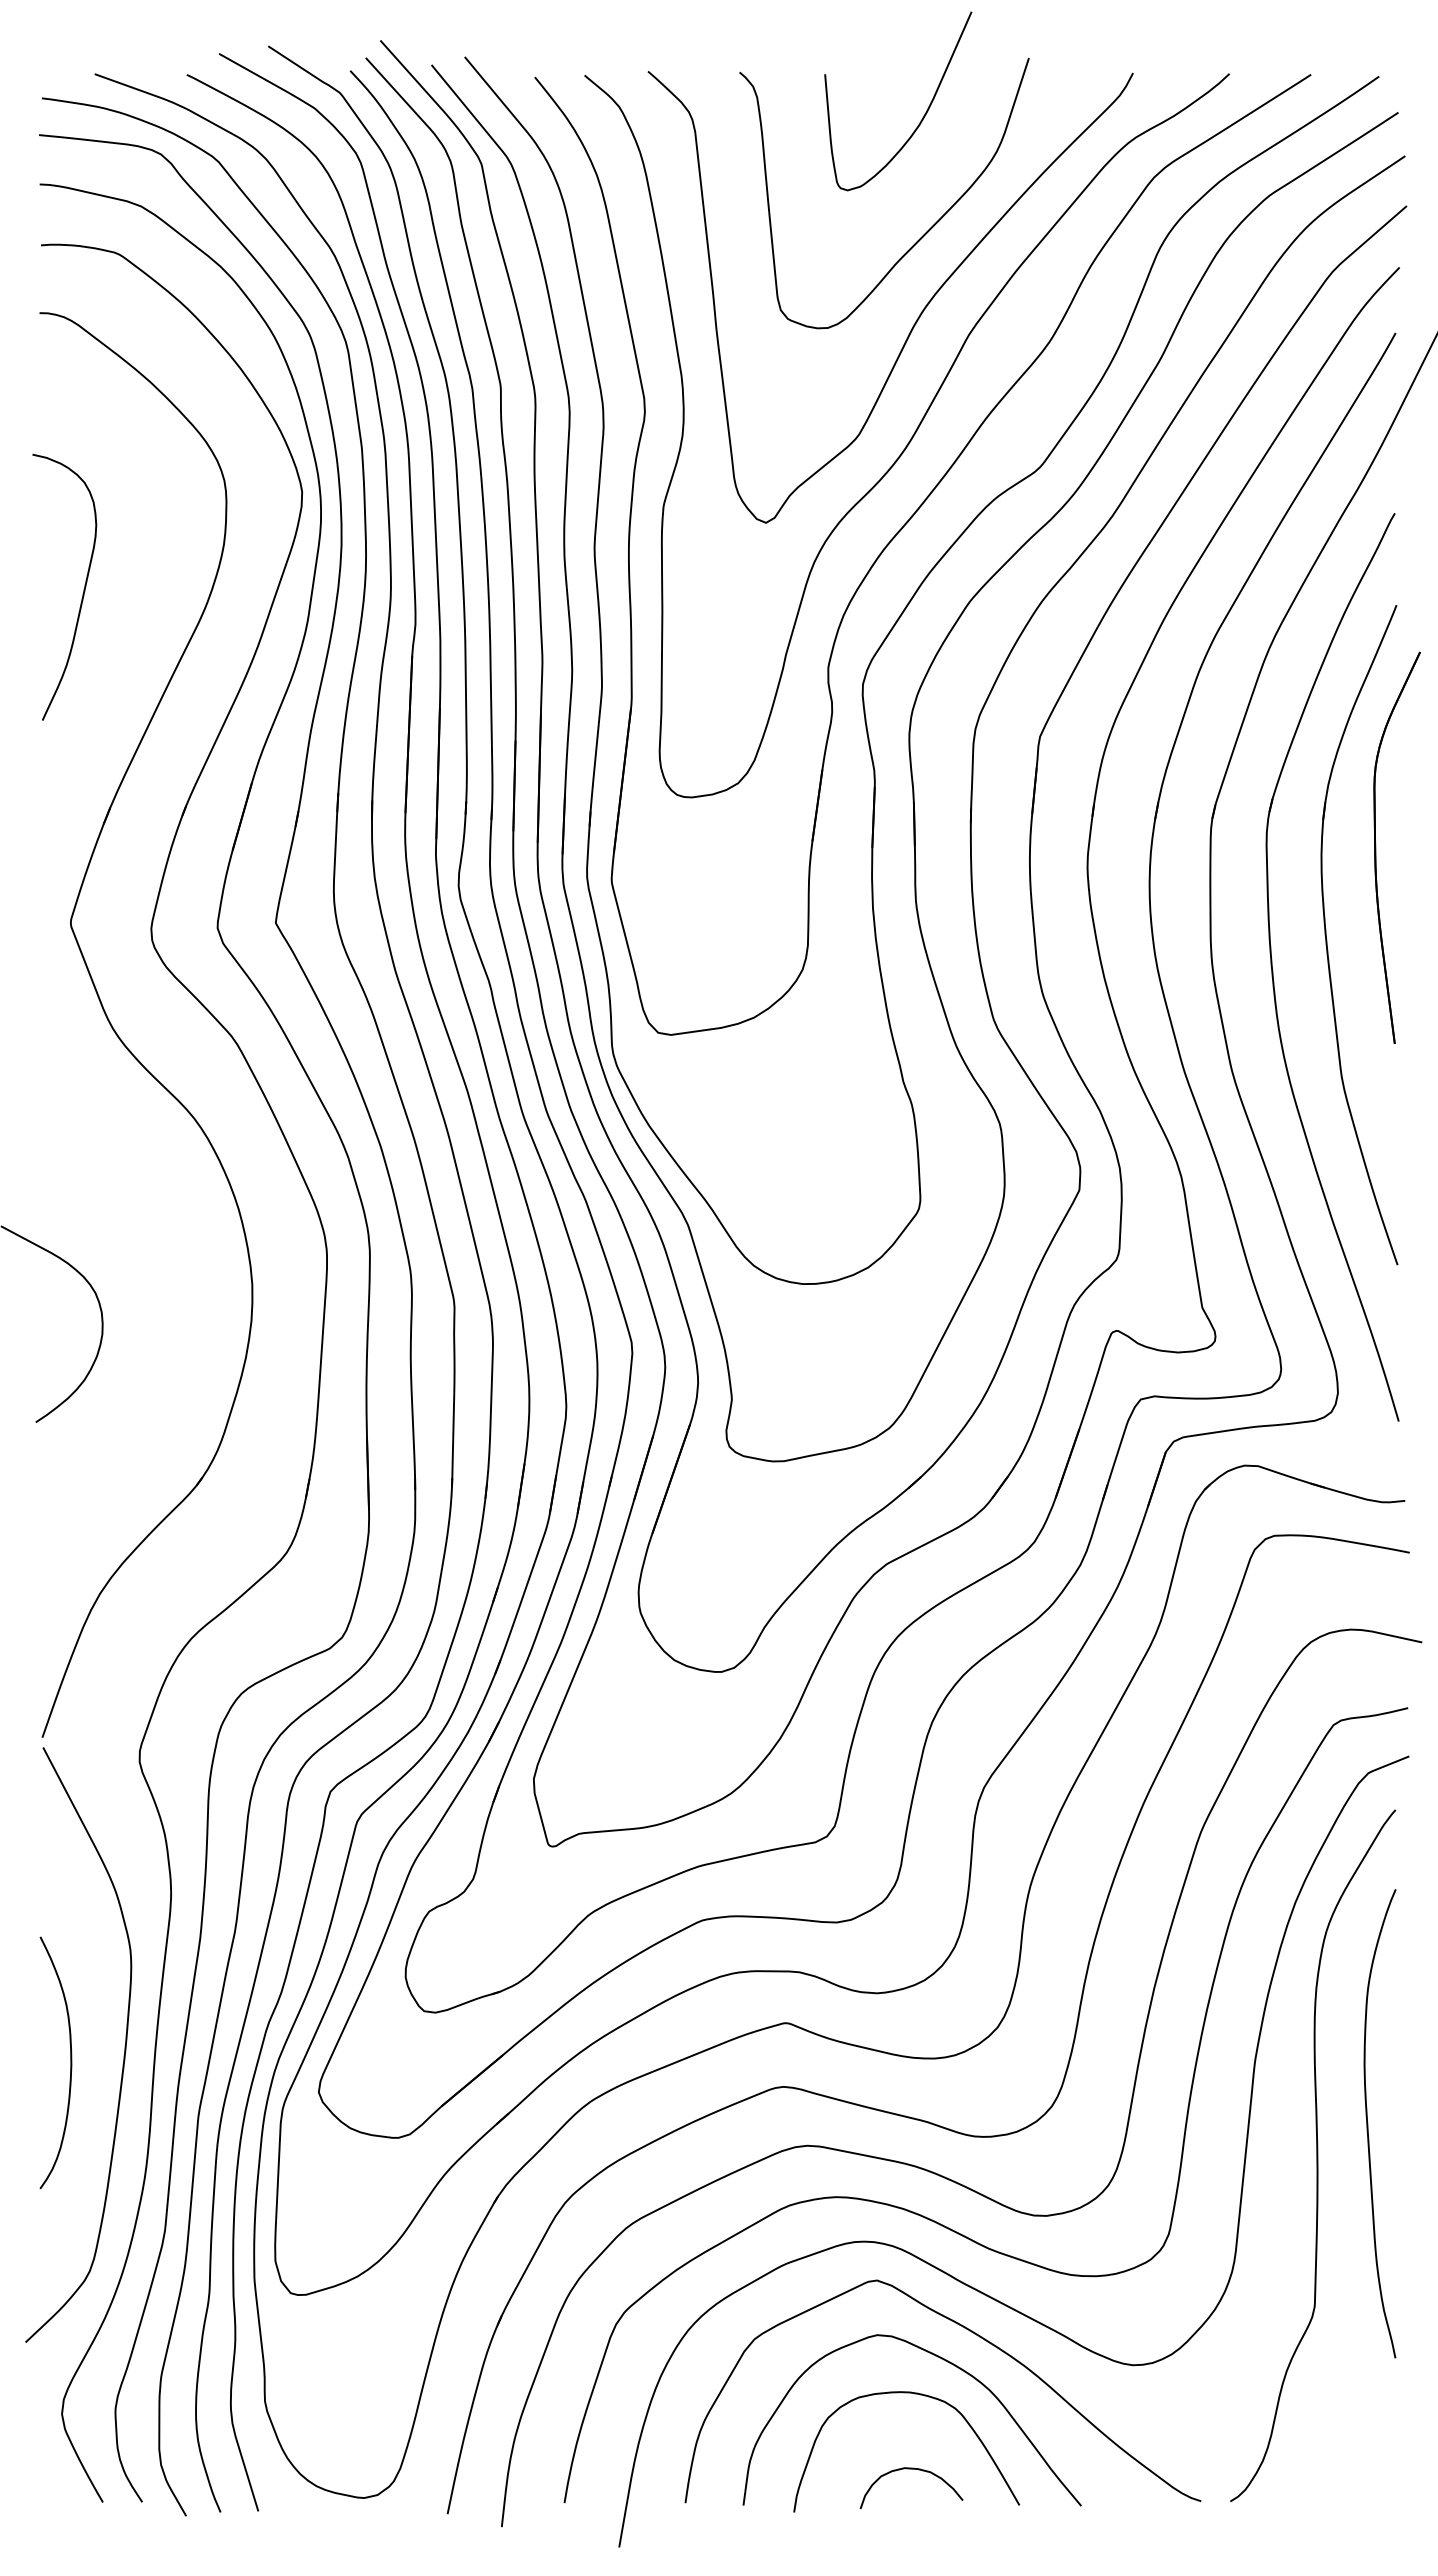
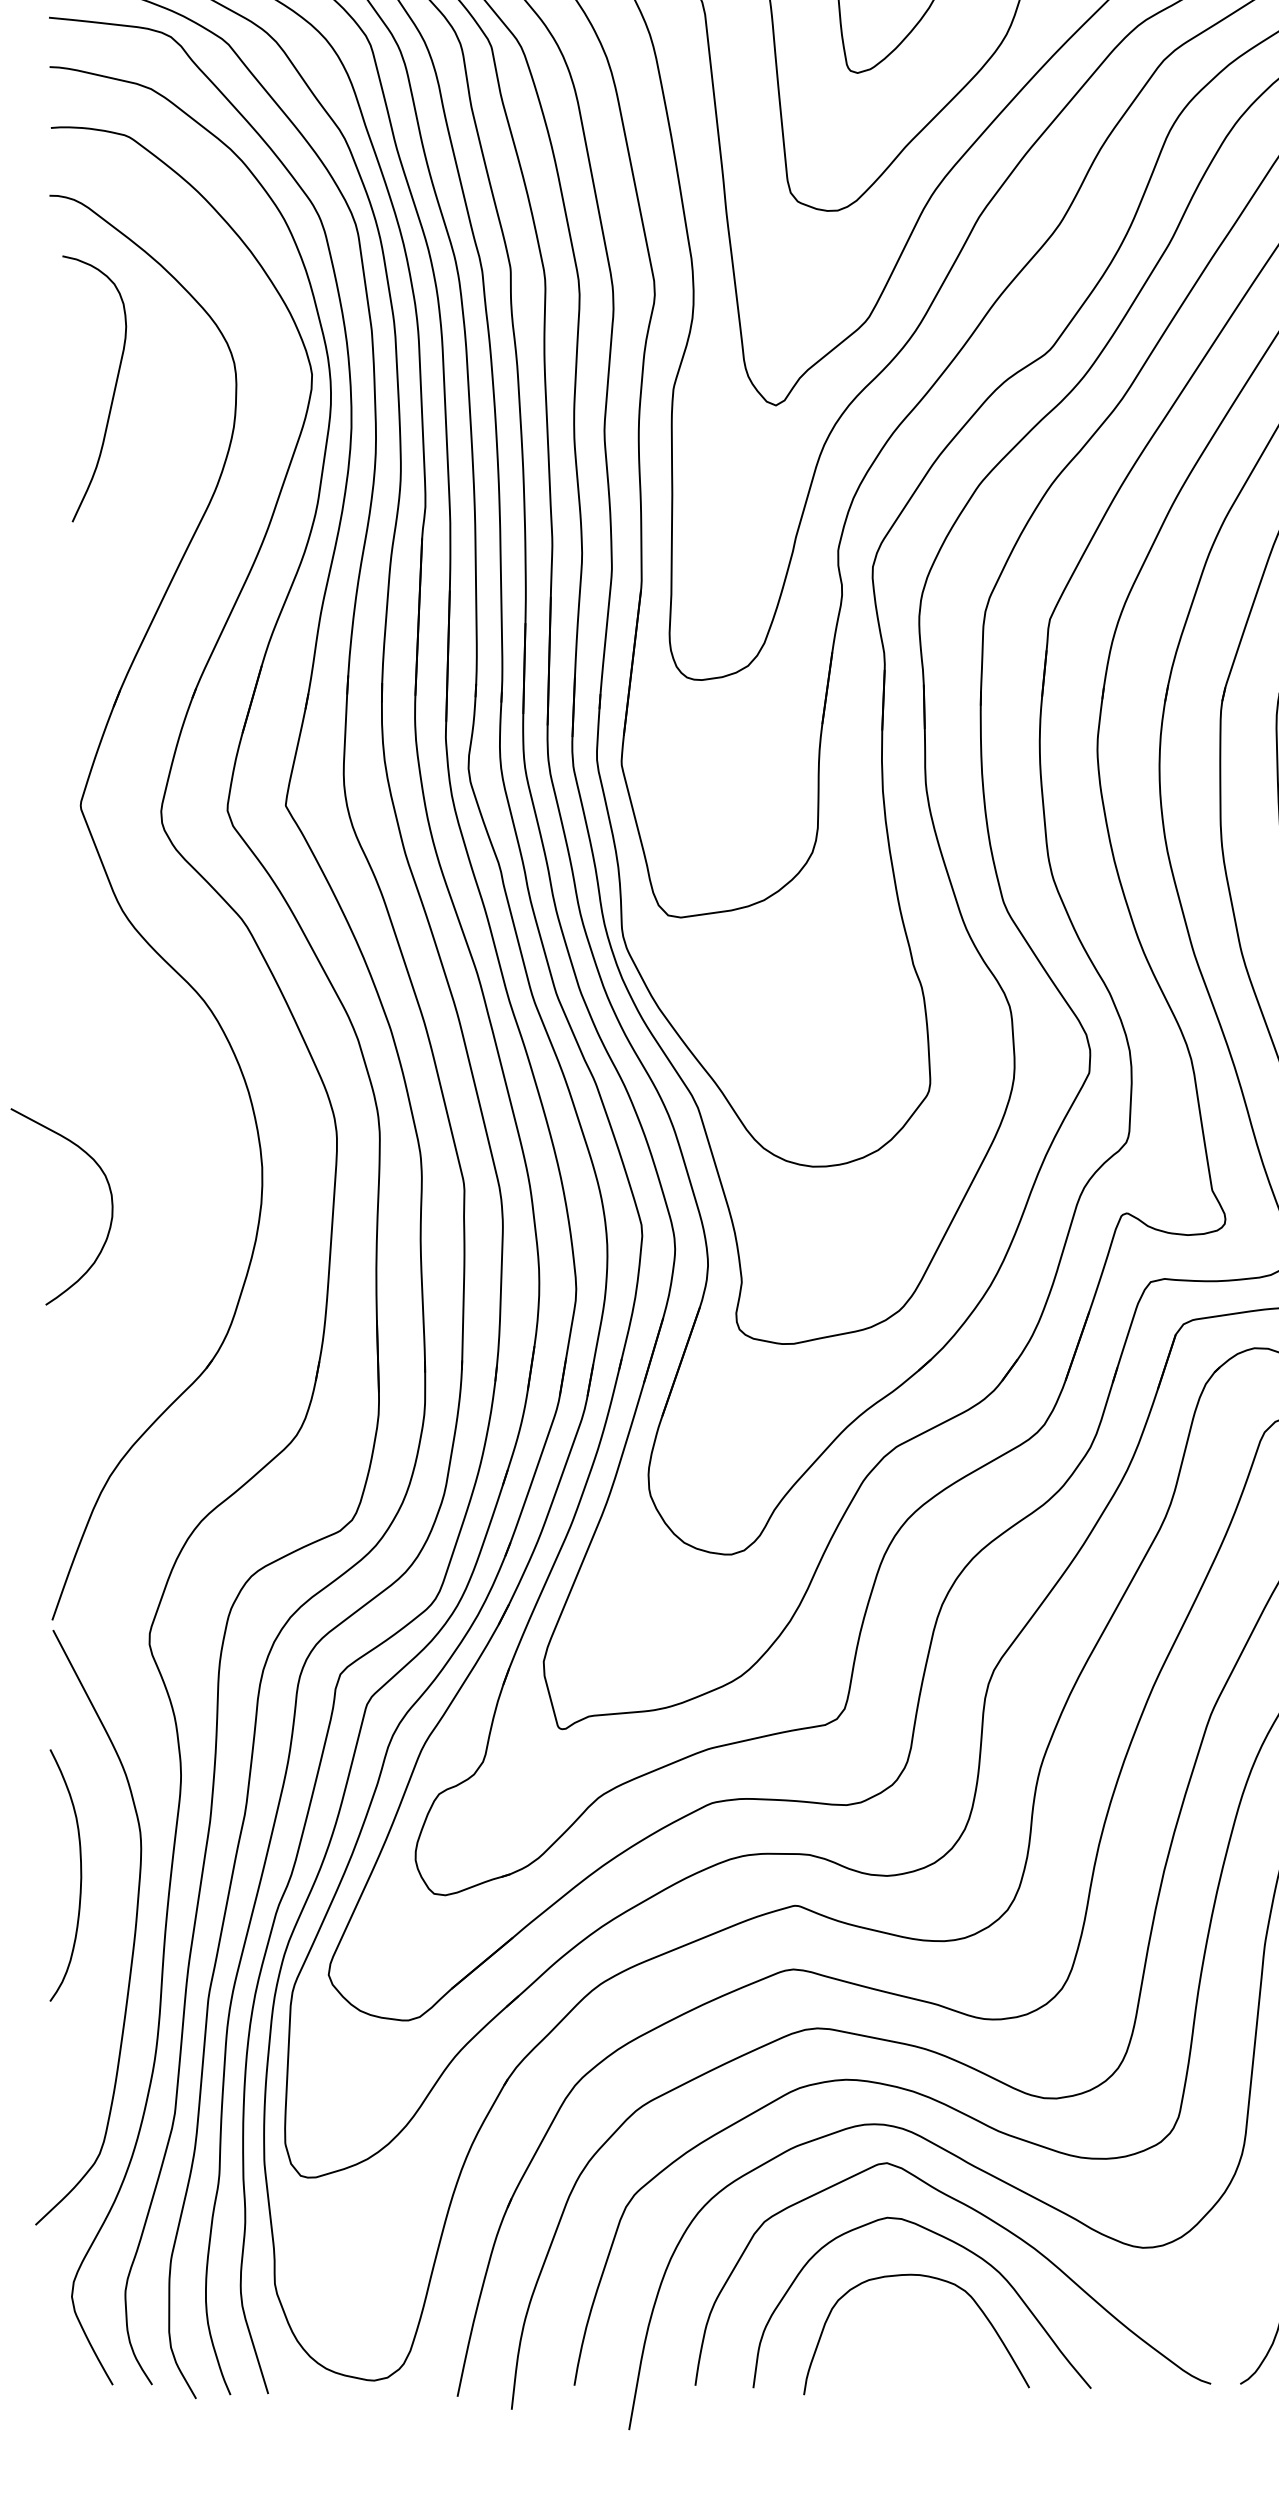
curve: (83, 589) -> (113, 391), moved
curve: (70, 2062) -> (80, 1875), moved
curve: (911, 2469) -> (921, 2352), removed

